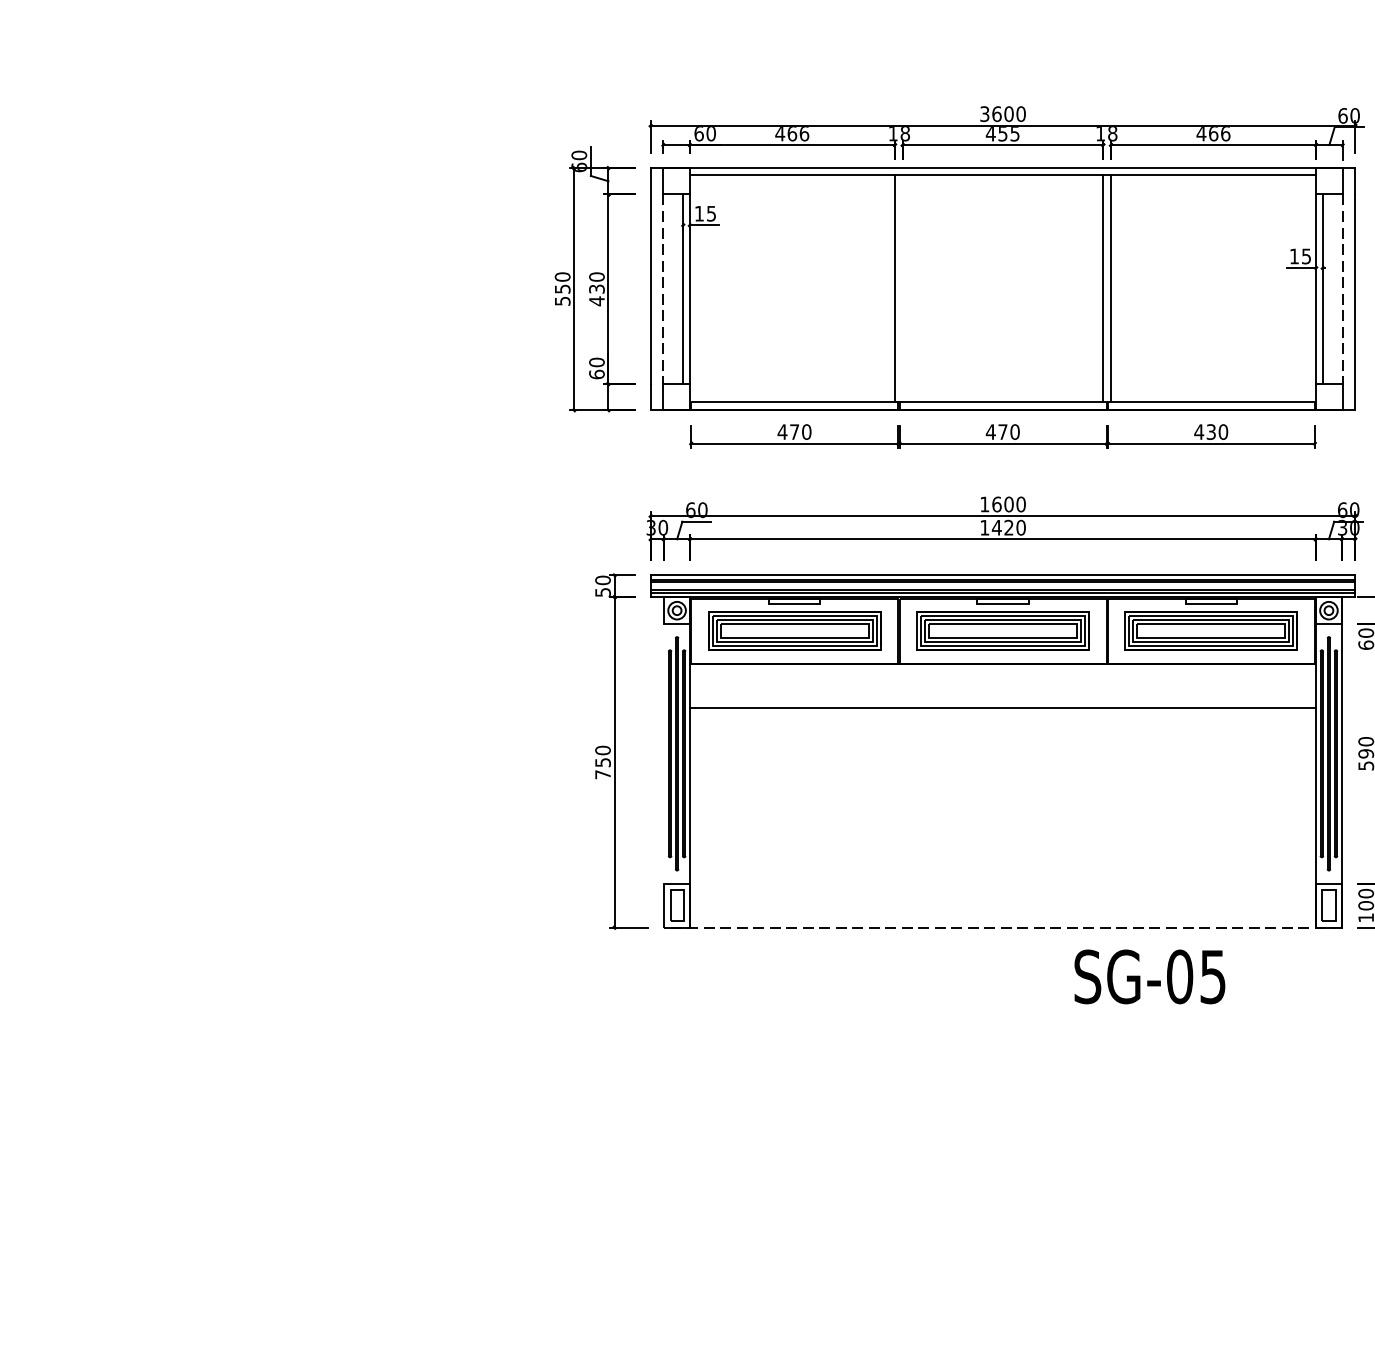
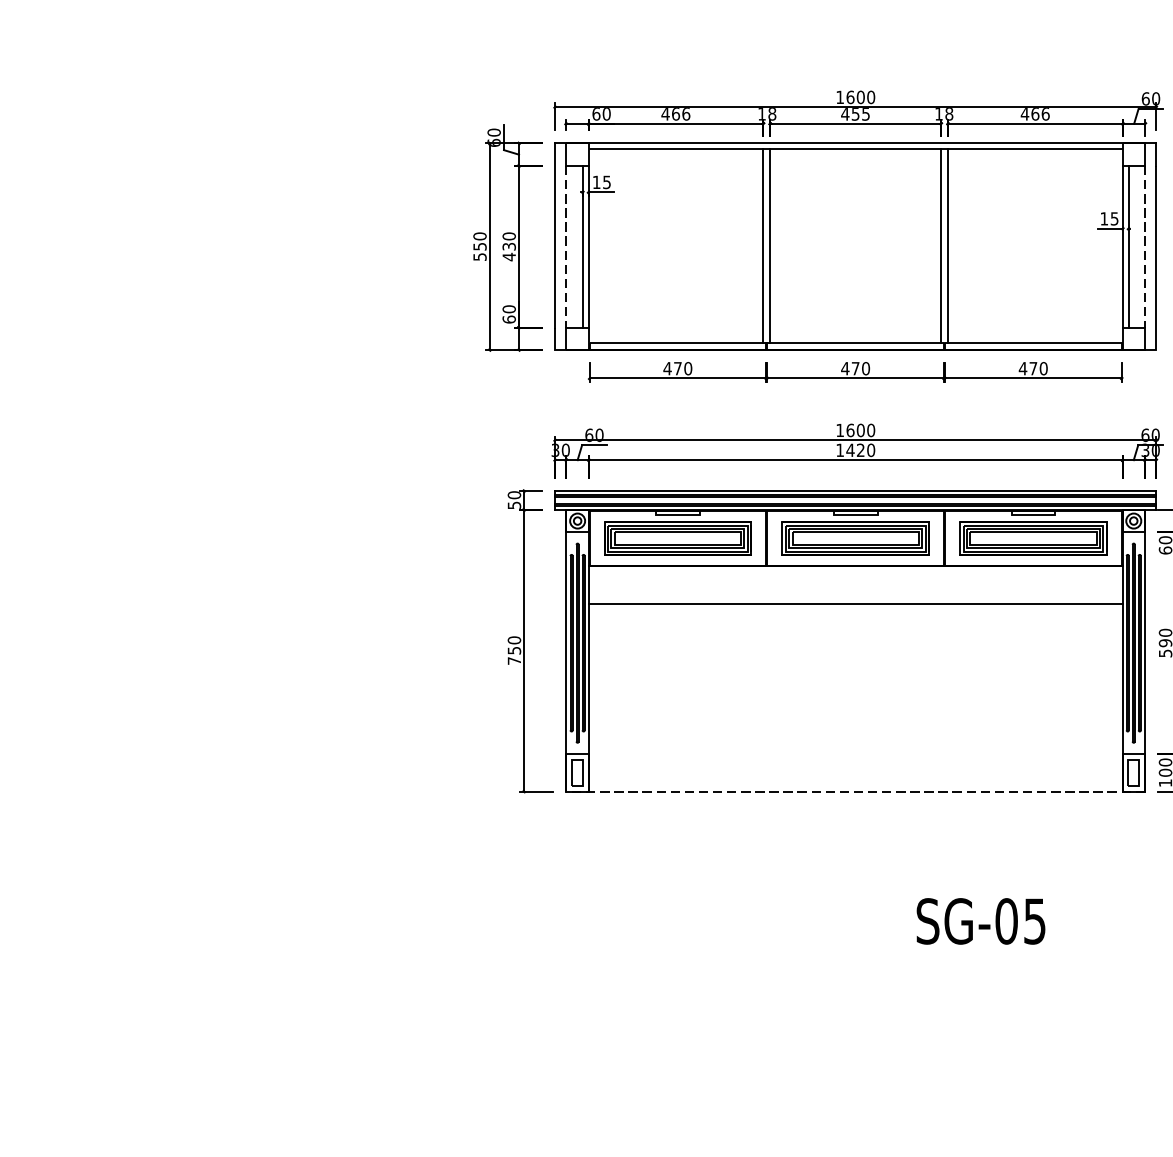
text: (984, 114) -> (839, 97), 3600 -> 1600
line: (902, 288) -> (769, 246), added
text: (1210, 431) -> (1032, 368), 430 -> 470
line: (663, 762) -> (566, 650), added
text: (1149, 976) -> (980, 921), moved

